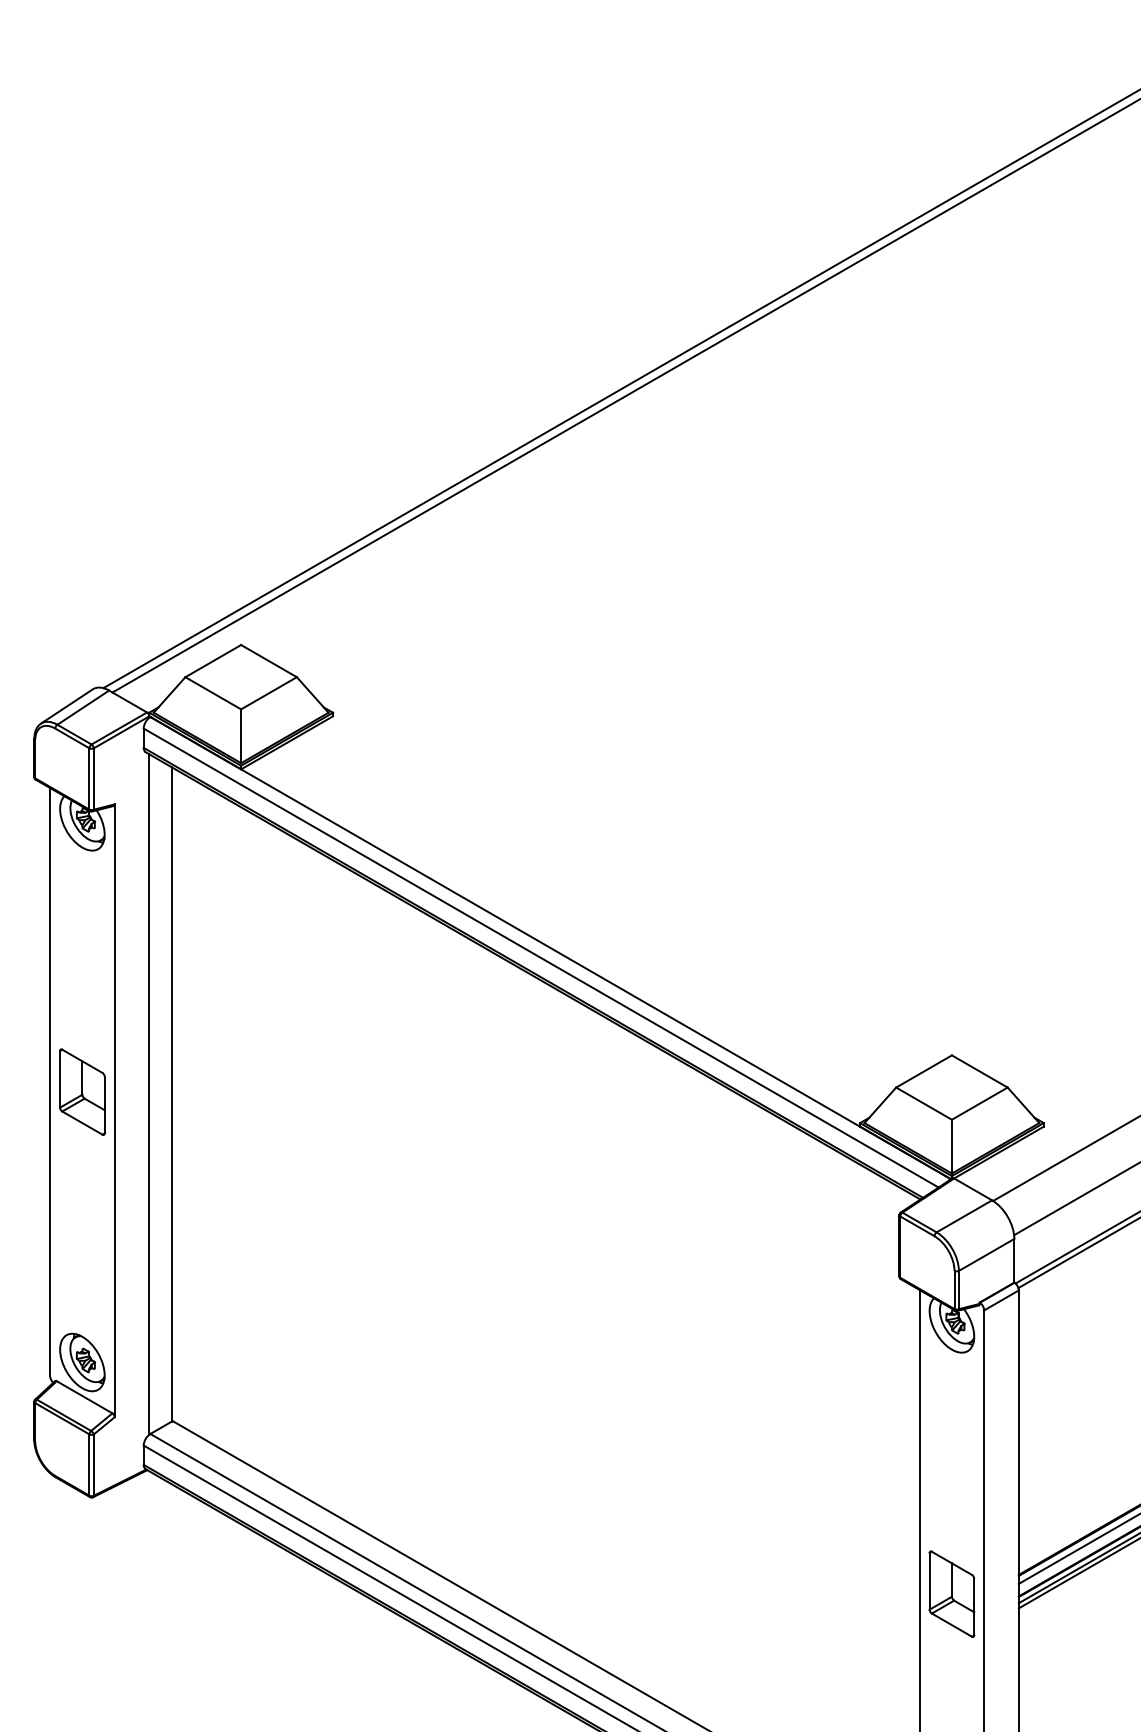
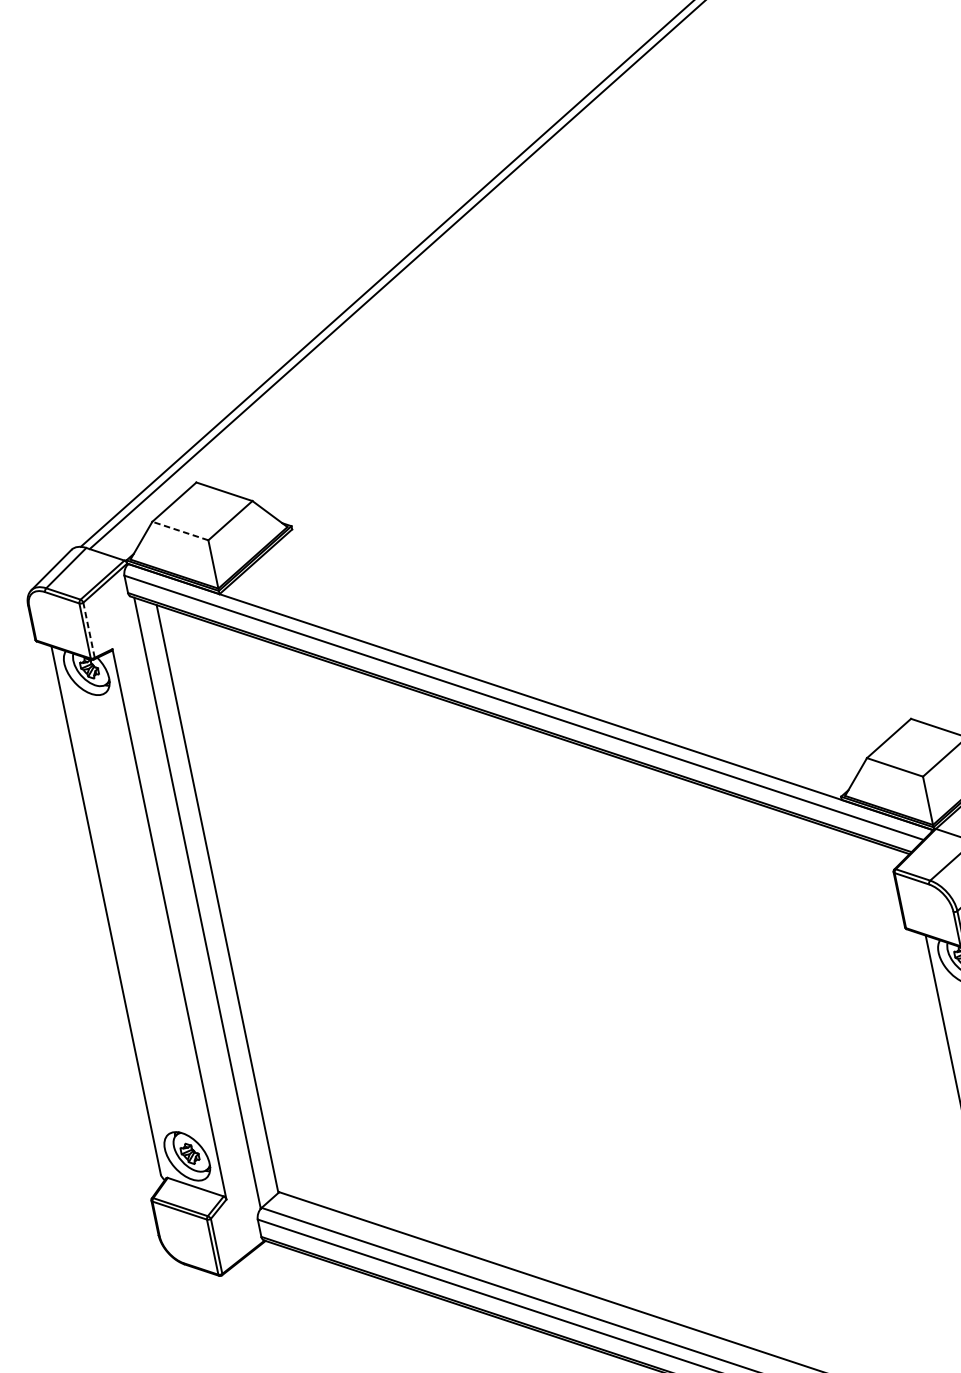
line: (212, 693) -> (179, 531), solid -> dashed
line: (93, 779) -> (88, 630), solid -> dashed
part: (82, 1091) -> (136, 912), removed

